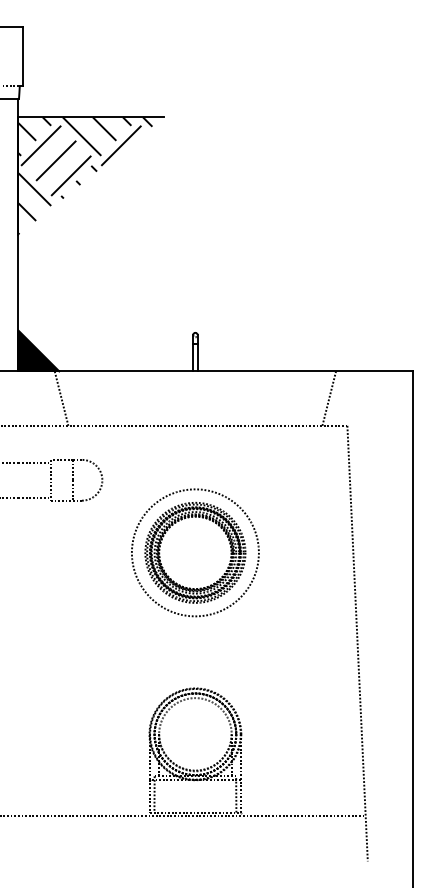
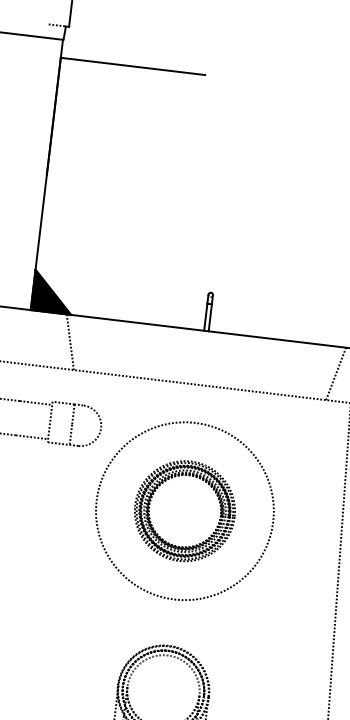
hatch: (85, 175) -> (120, 123), removed
circle: (194, 552) -> (184, 510), size x1.4

